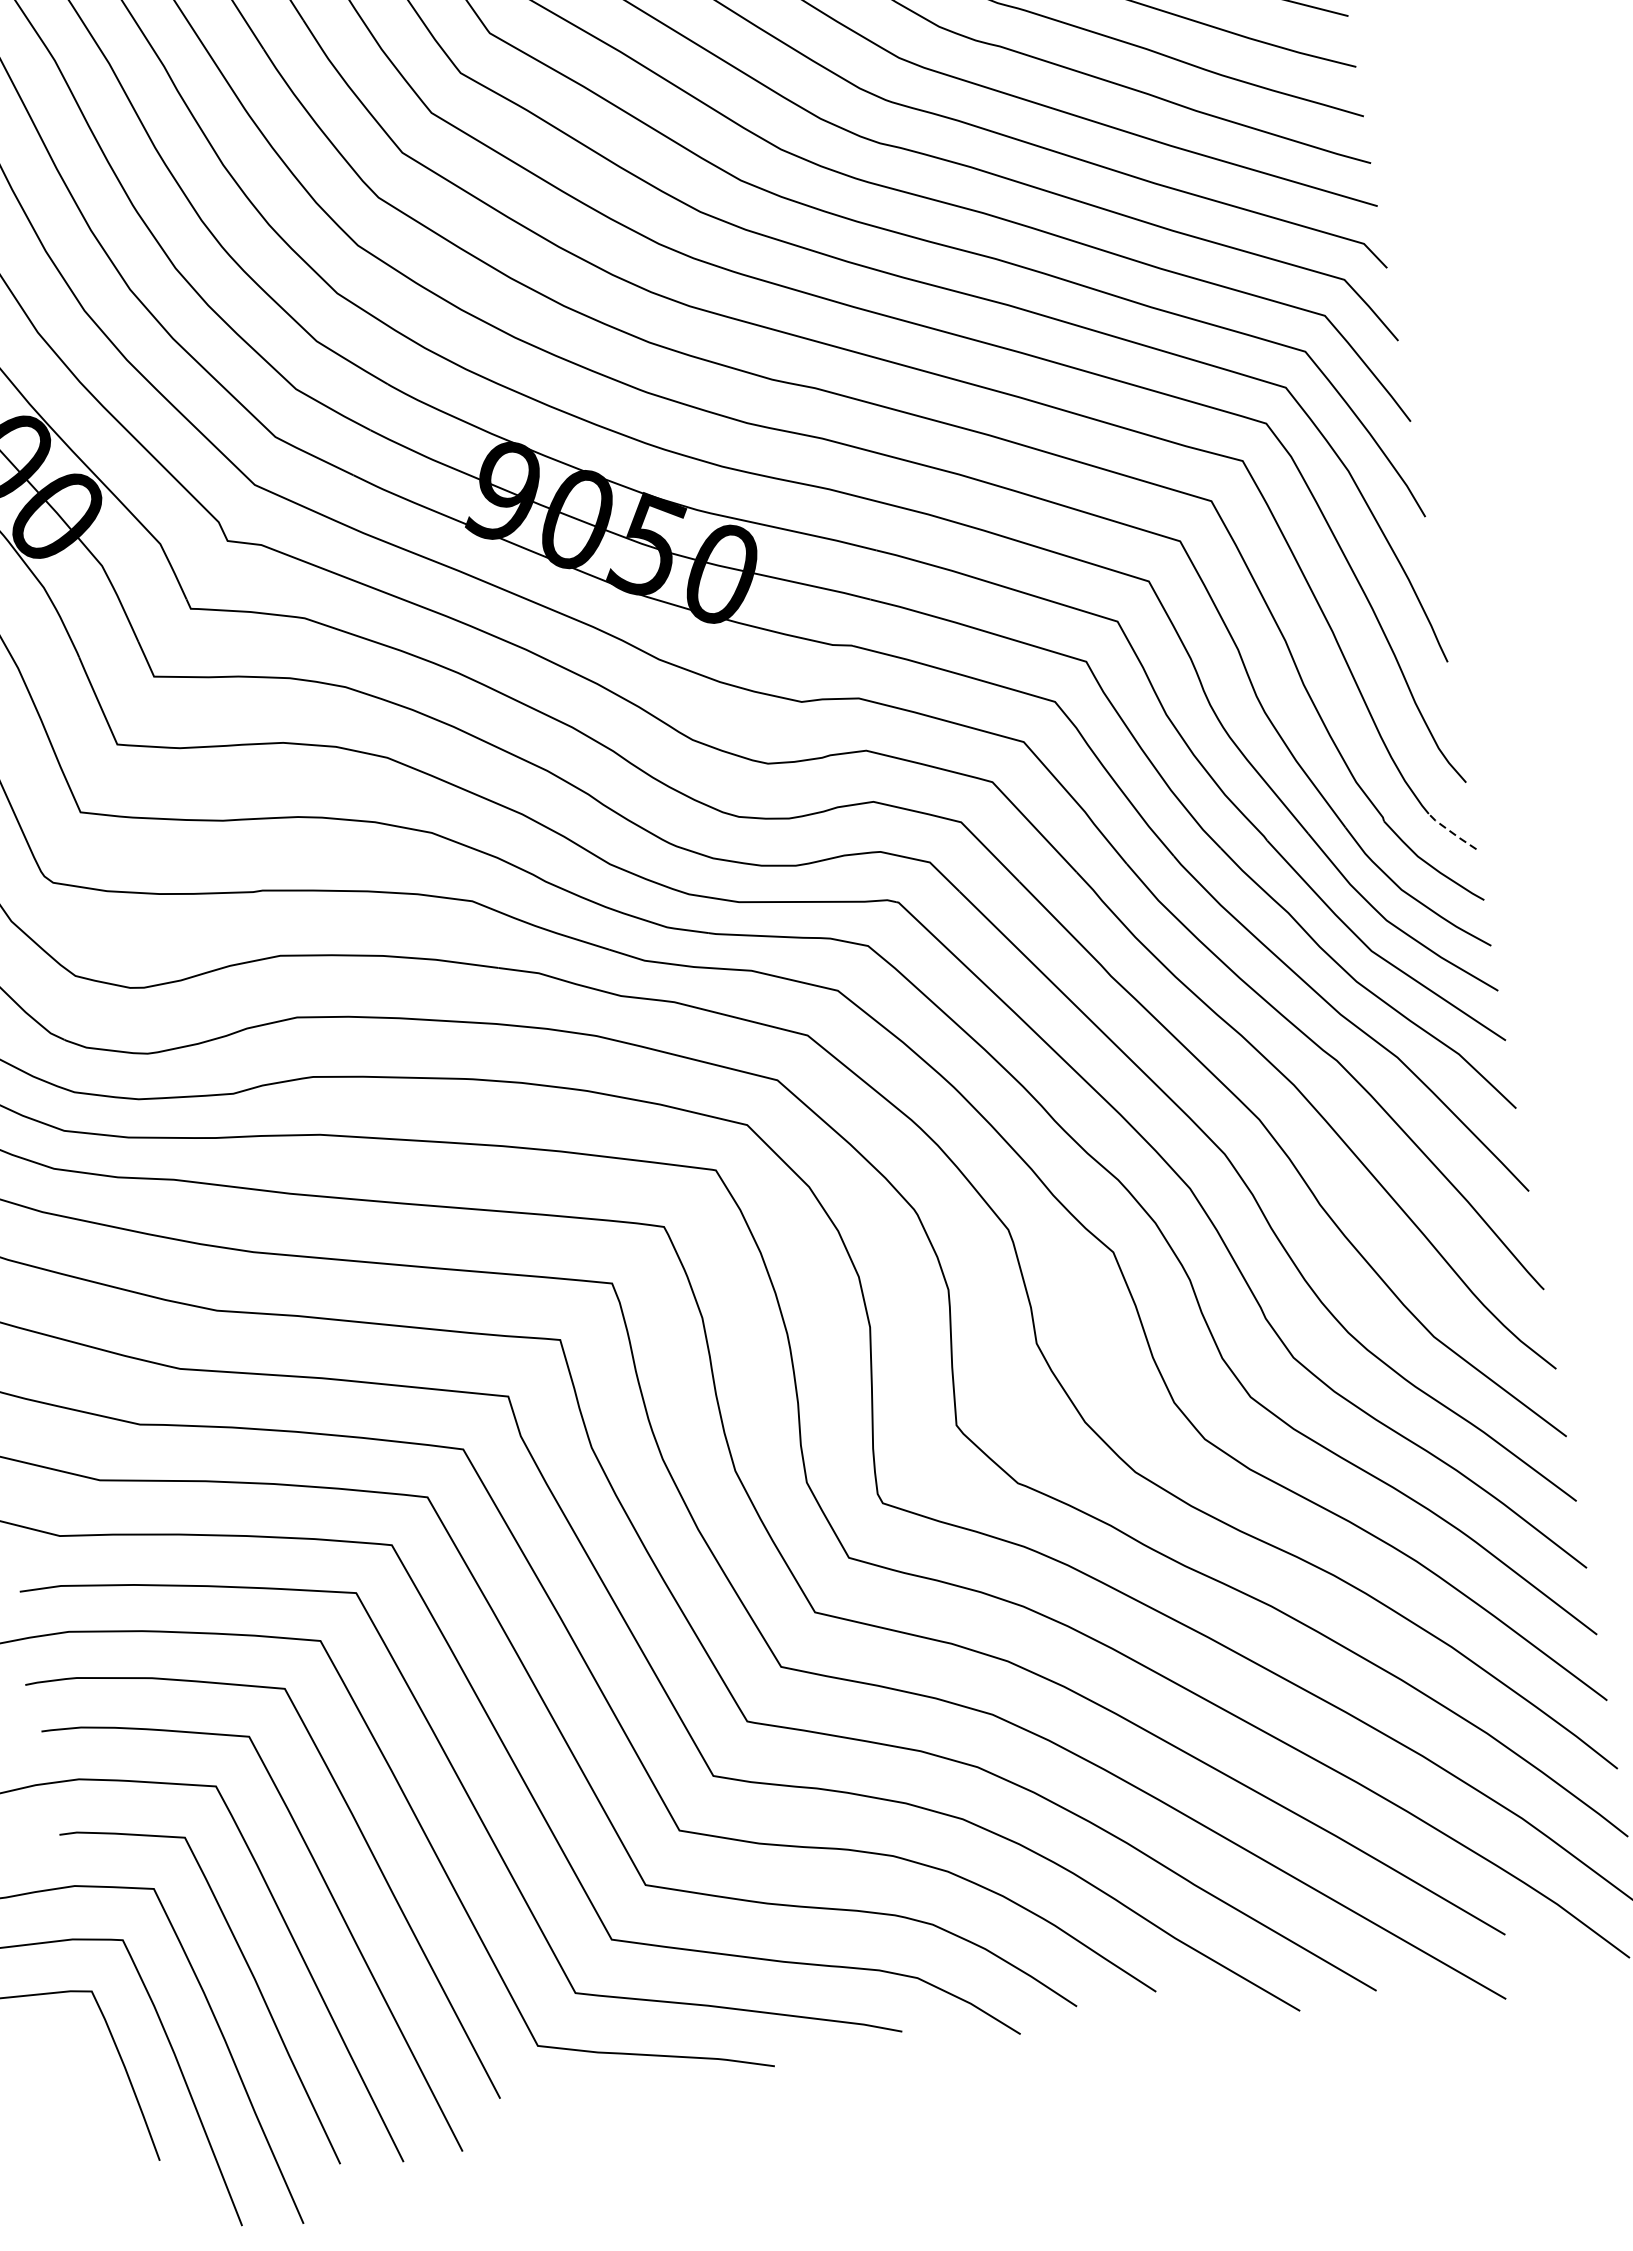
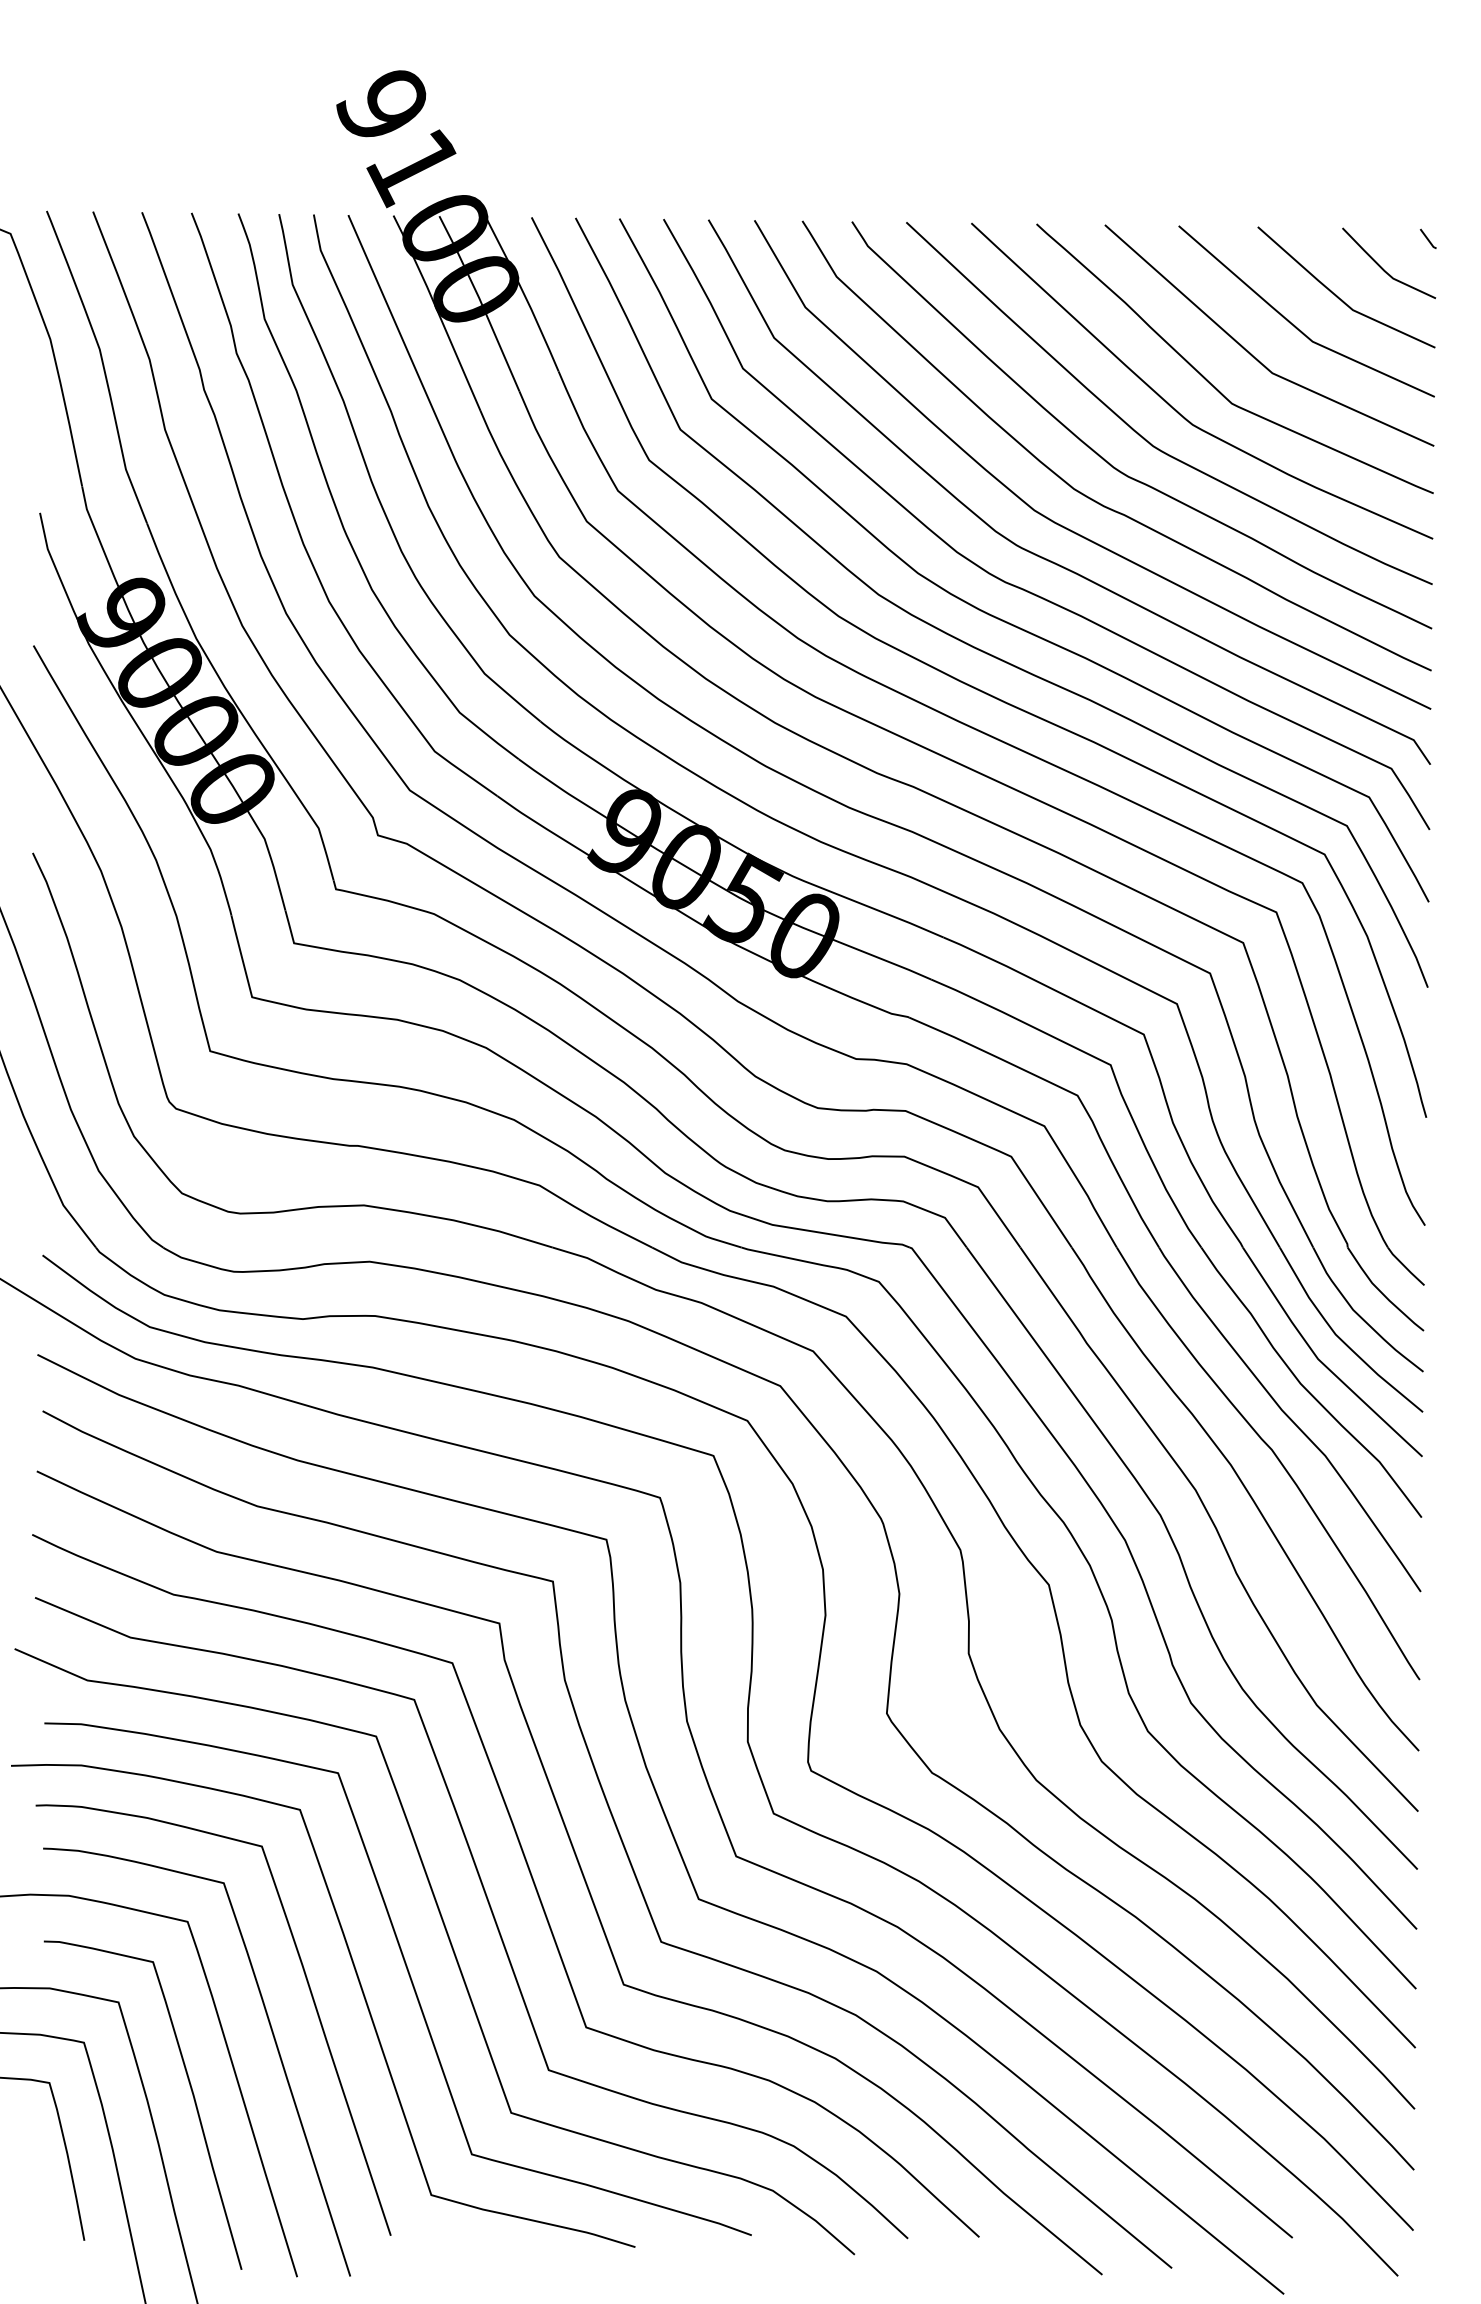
line: (1452, 832) -> (1405, 1267), dashed -> solid

